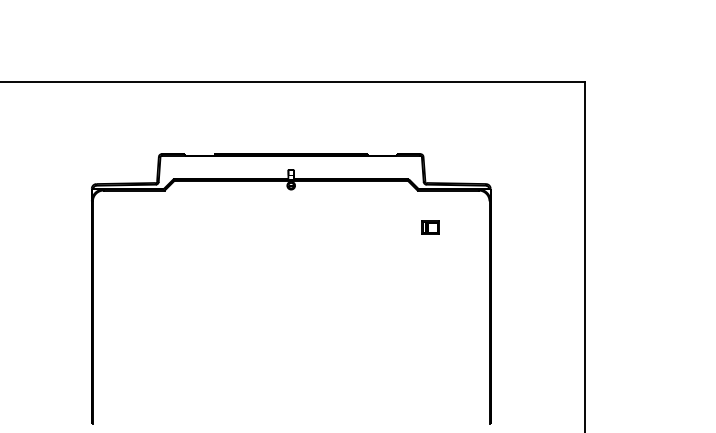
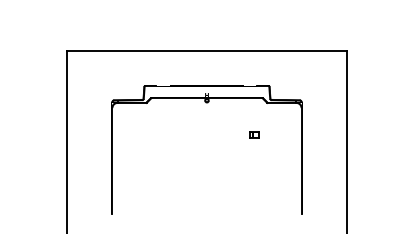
part: (430, 227) -> (254, 134), moved

